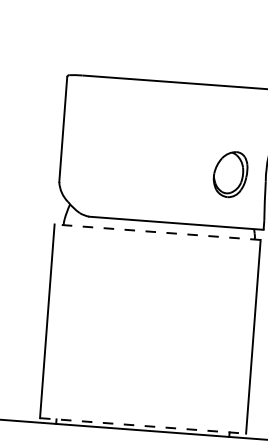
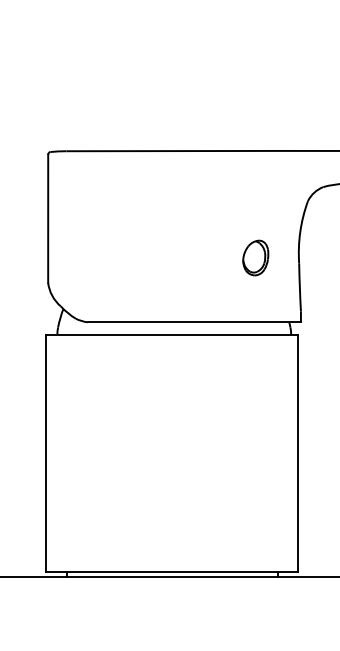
part: (230, 174) -> (255, 257), size x0.62
line: (157, 231) -> (172, 334), dashed -> solid
line: (143, 425) -> (172, 571), dashed -> solid

